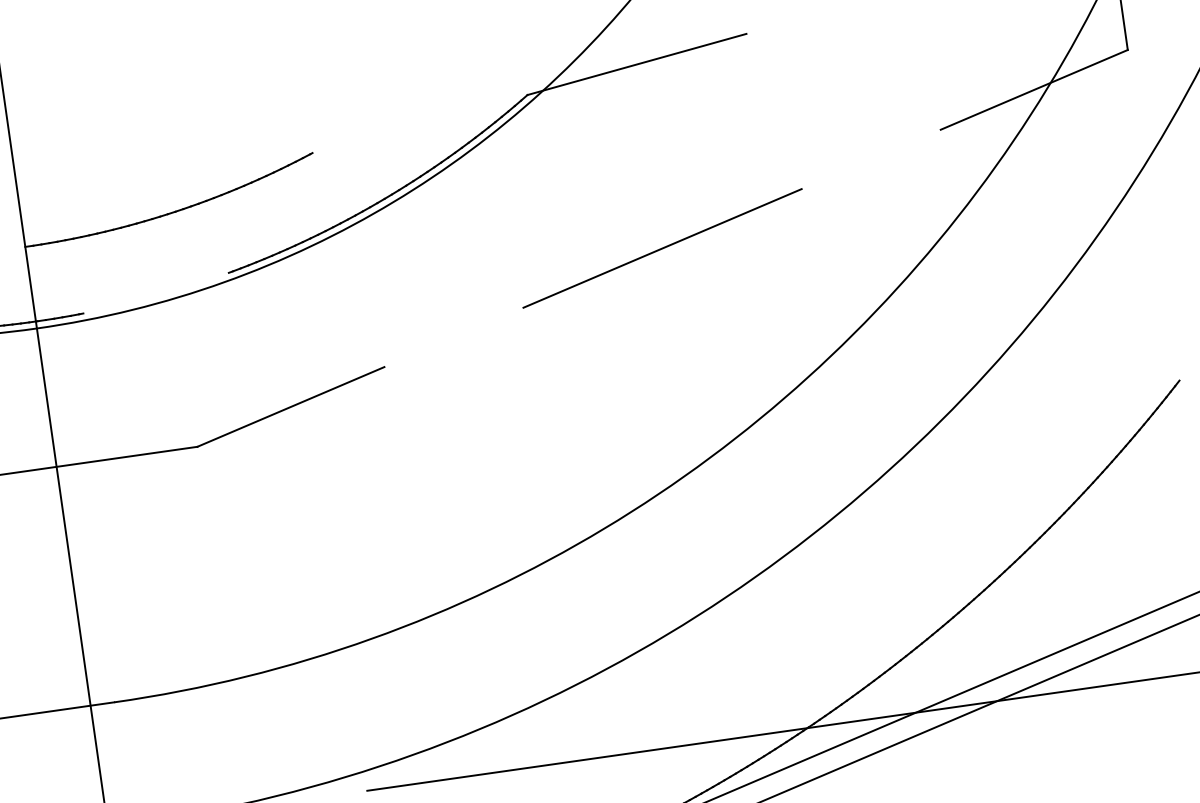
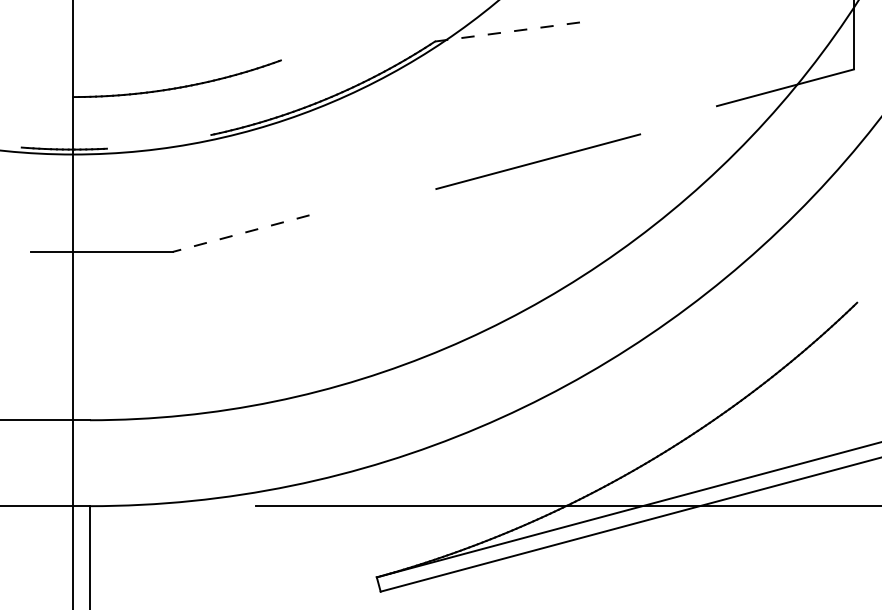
line: (638, 64) -> (514, 31), solid -> dashed
line: (662, 248) -> (538, 161), moved
line: (291, 406) -> (241, 233), solid -> dashed

